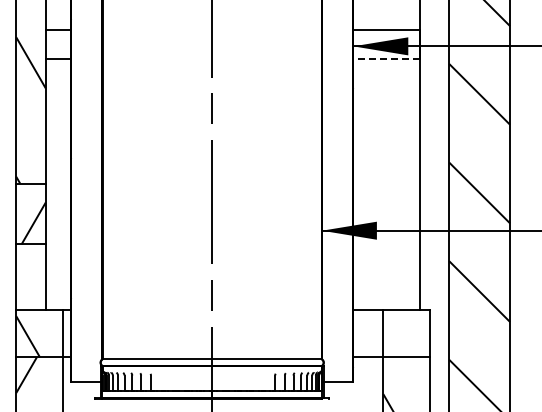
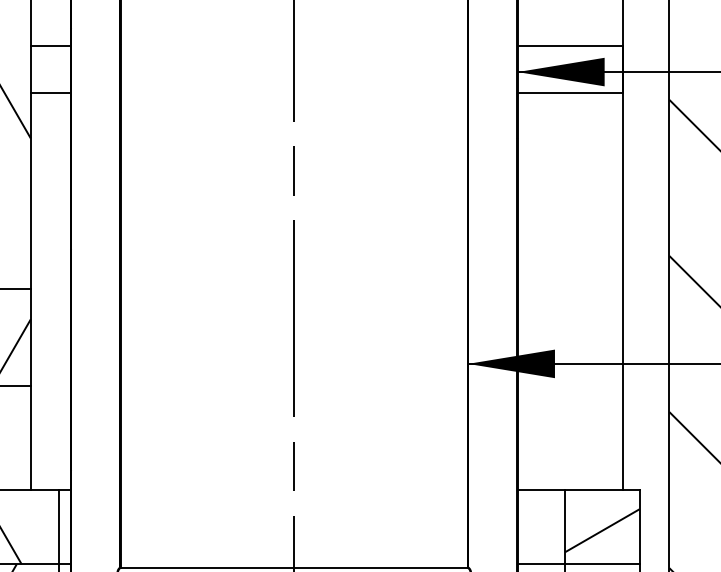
line: (386, 59) -> (570, 92), dashed -> solid
hatch: (406, 335) -> (601, 529), added

